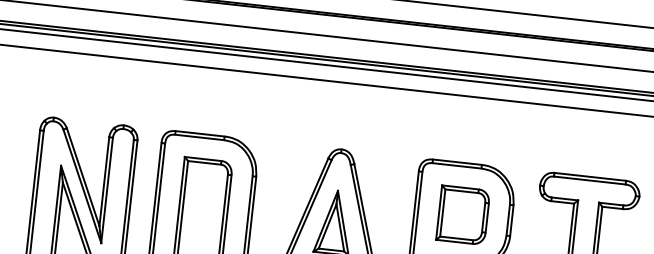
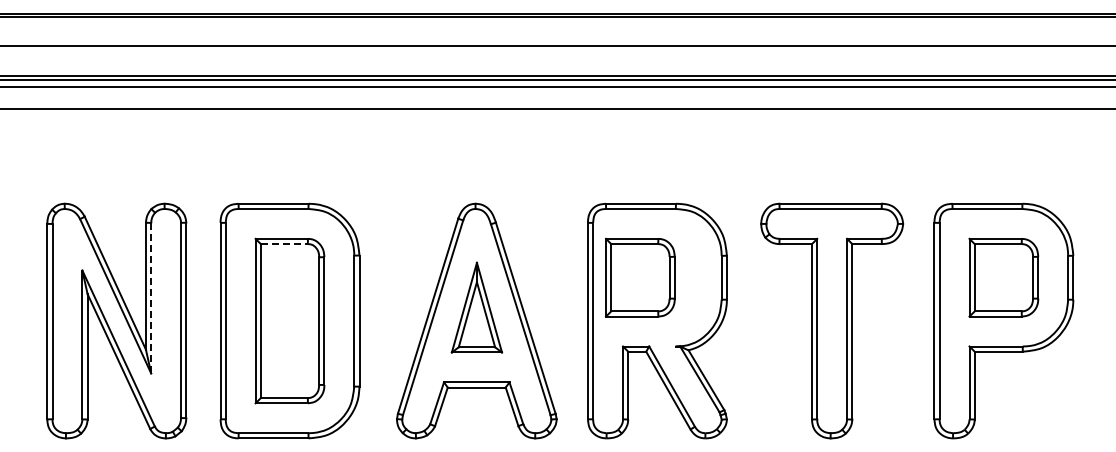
line: (204, 163) -> (284, 244), solid -> dashed
line: (107, 190) -> (151, 297), solid -> dashed
part: (463, 215) -> (640, 277), moved

